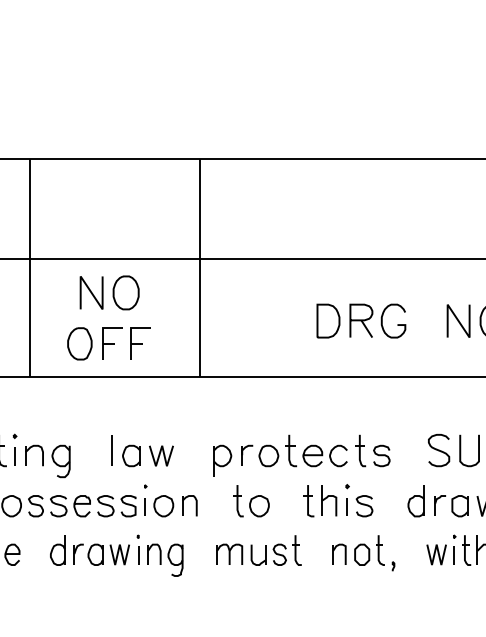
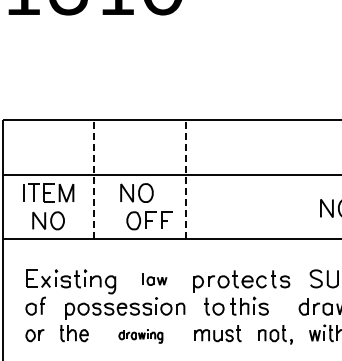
line: (29, 266) -> (93, 178), solid -> dashed
line: (200, 266) -> (186, 178), solid -> dashed
part: (360, 321) -> (273, 208), removed
part: (108, 343) -> (149, 220), moved
part: (141, 451) -> (154, 279), size x0.7
part: (338, 499) -> (249, 305), moved
part: (116, 556) -> (140, 336), size x0.6

